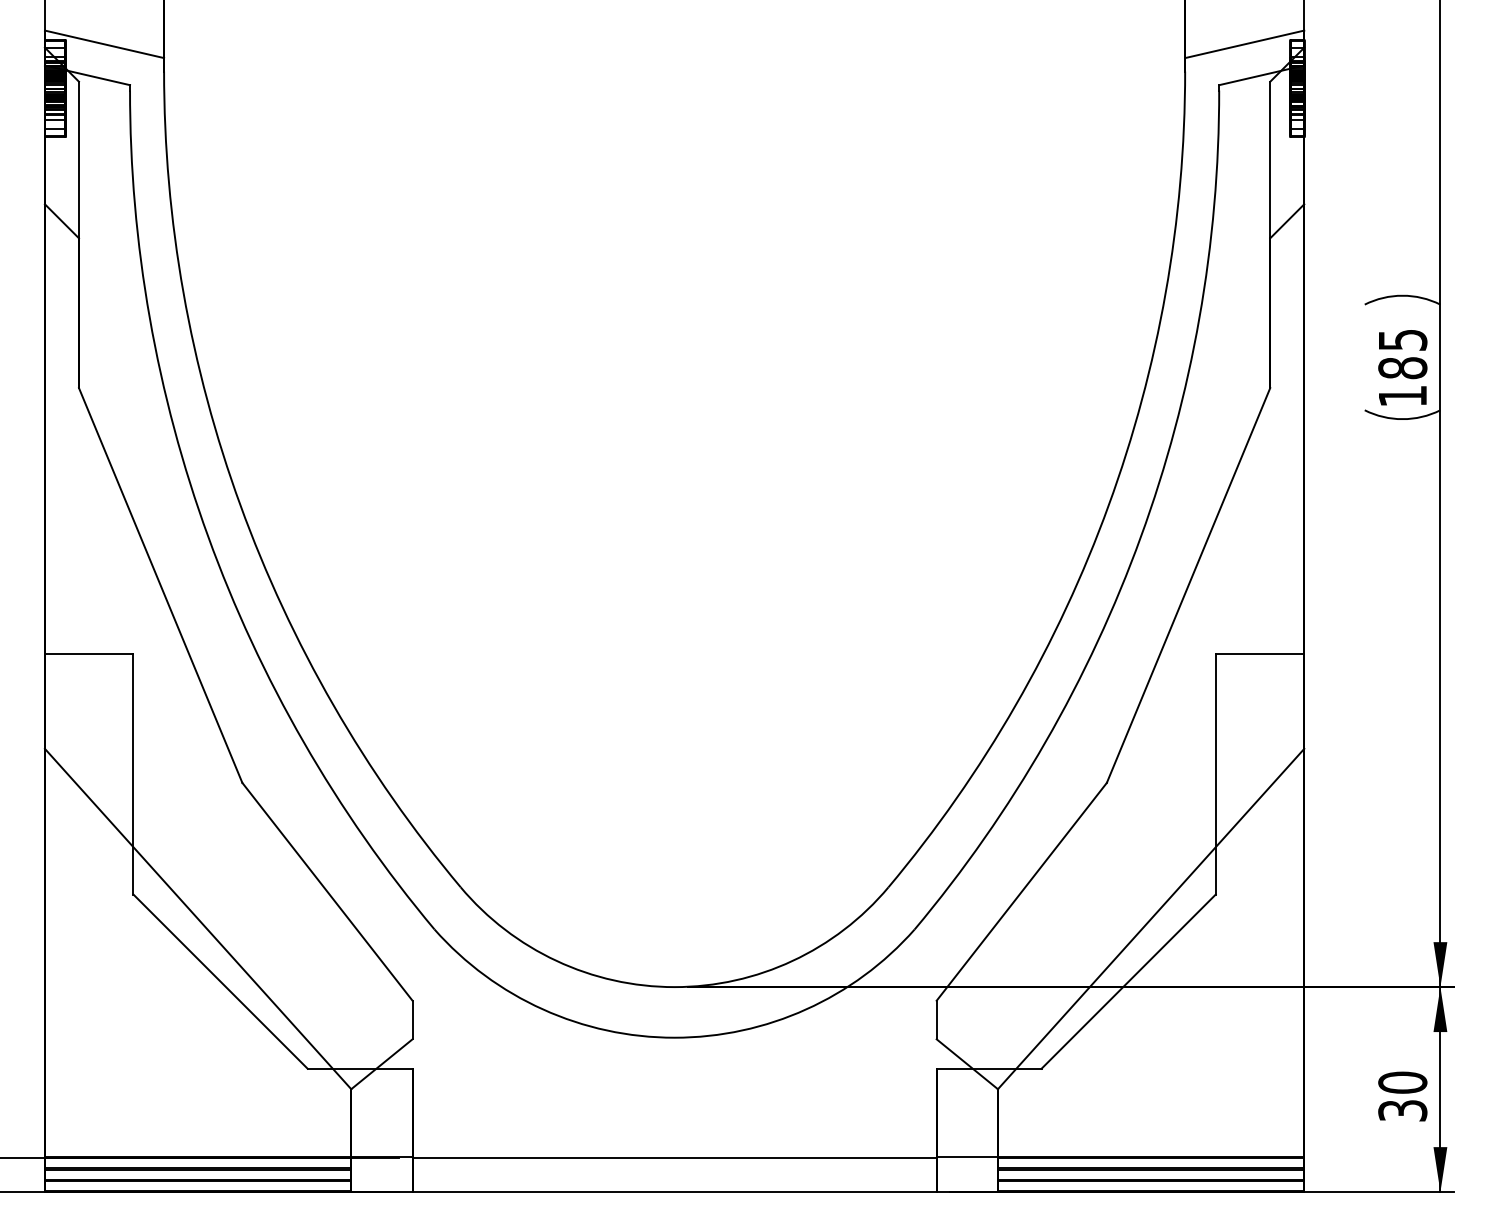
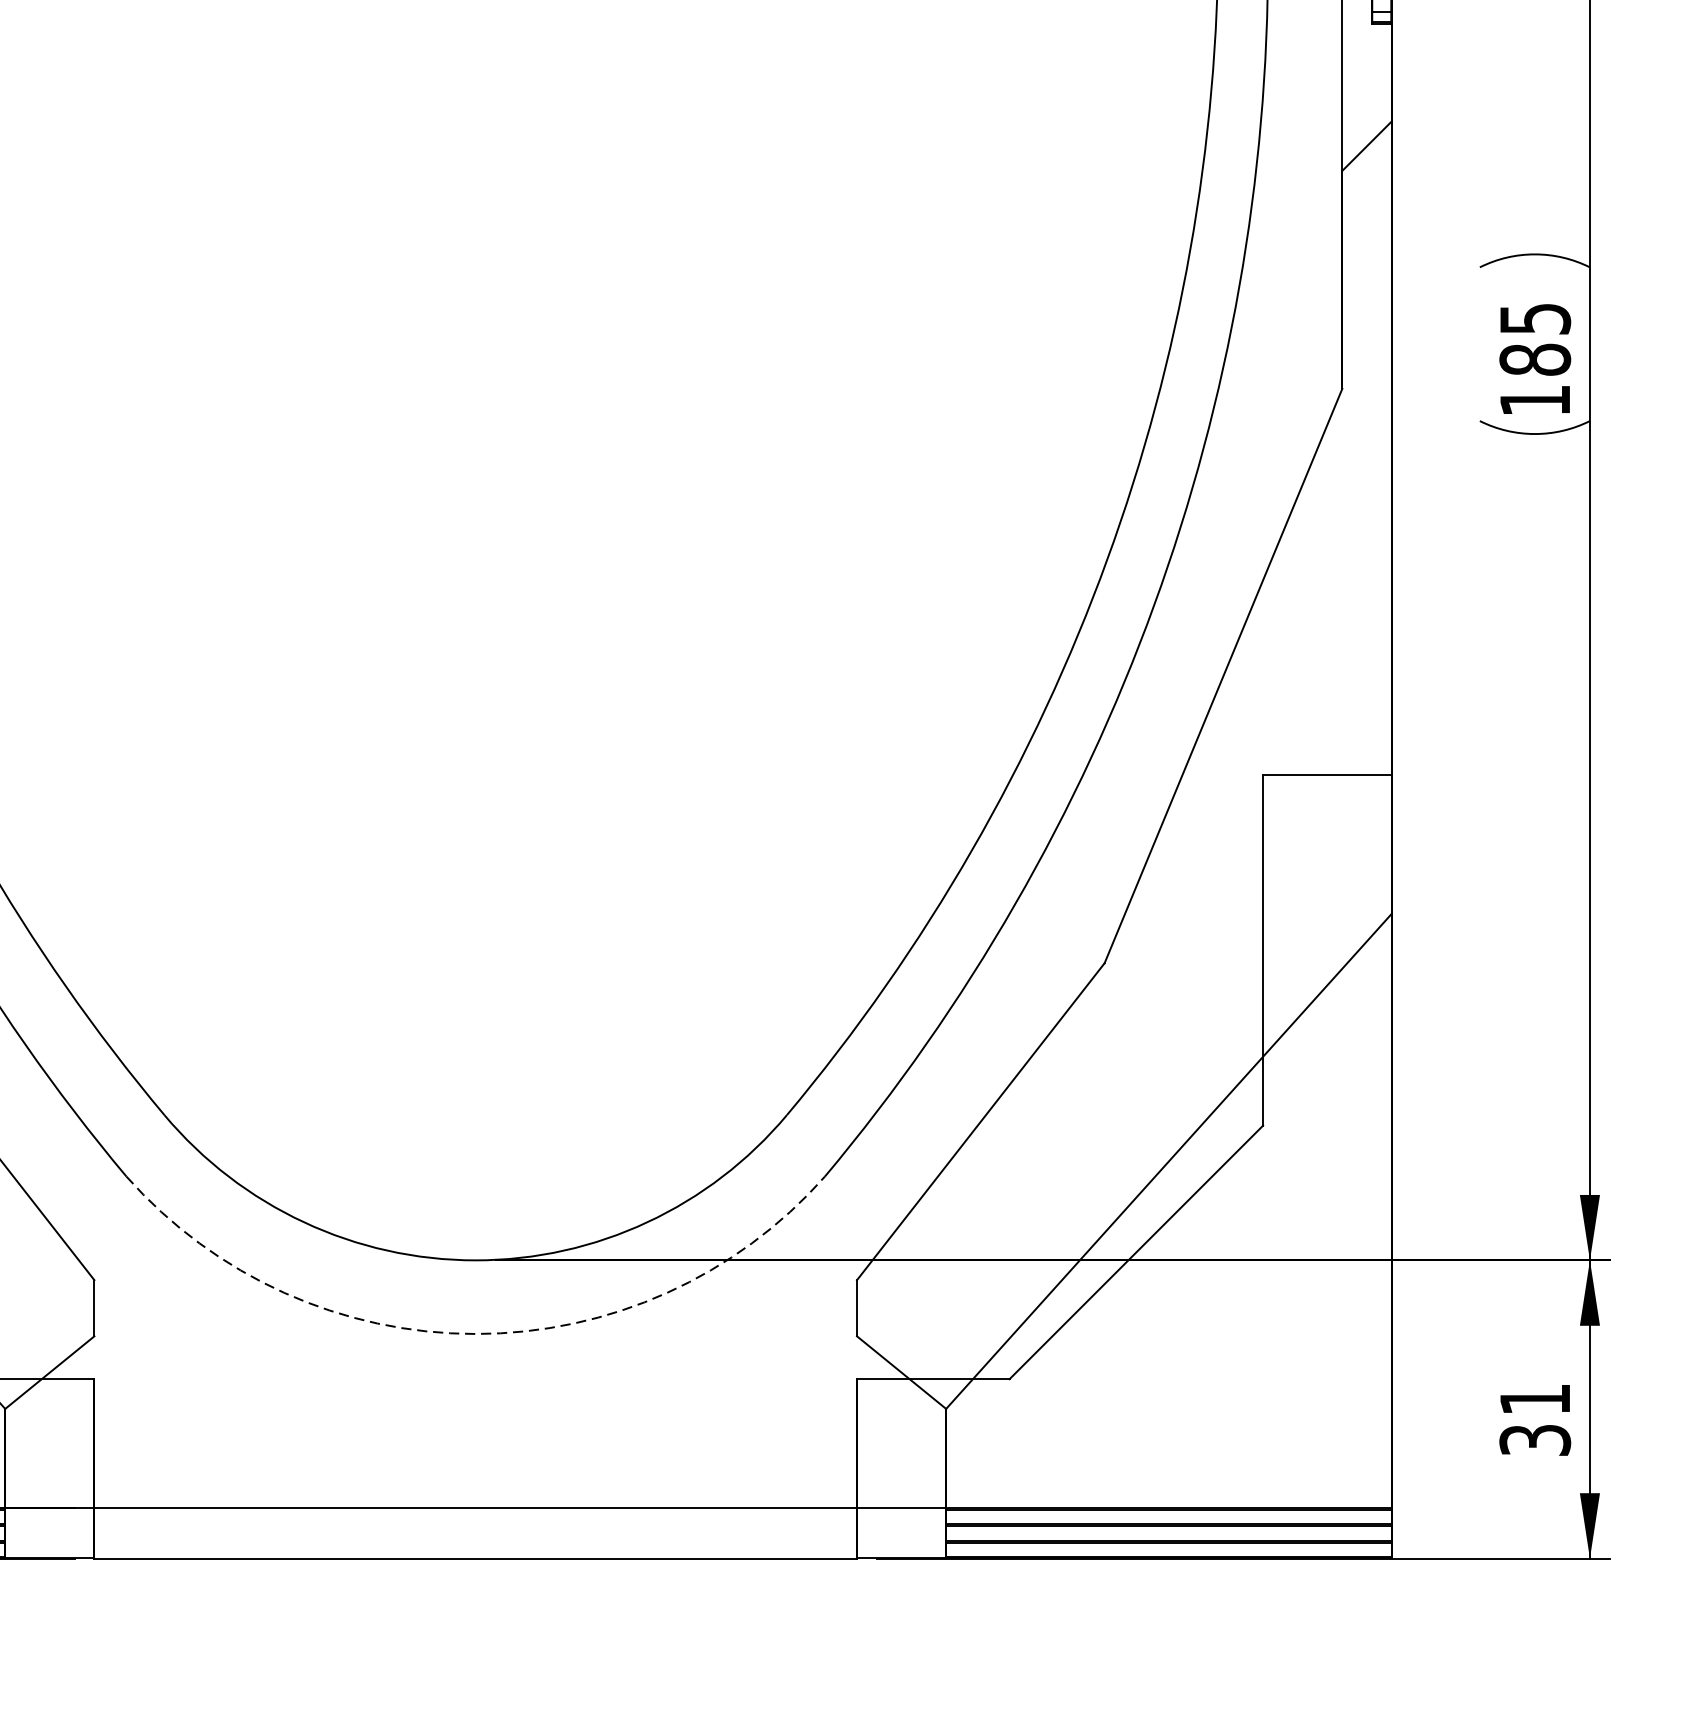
arc: (674, 1037) -> (475, 1333), solid -> dashed
text: (1402, 1082) -> (1534, 1399), 30 -> 31

